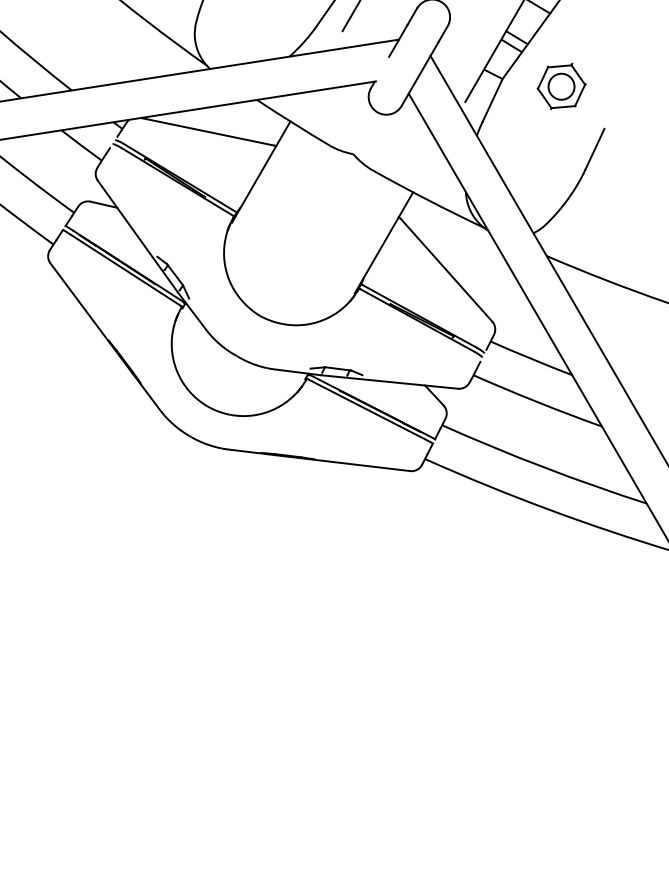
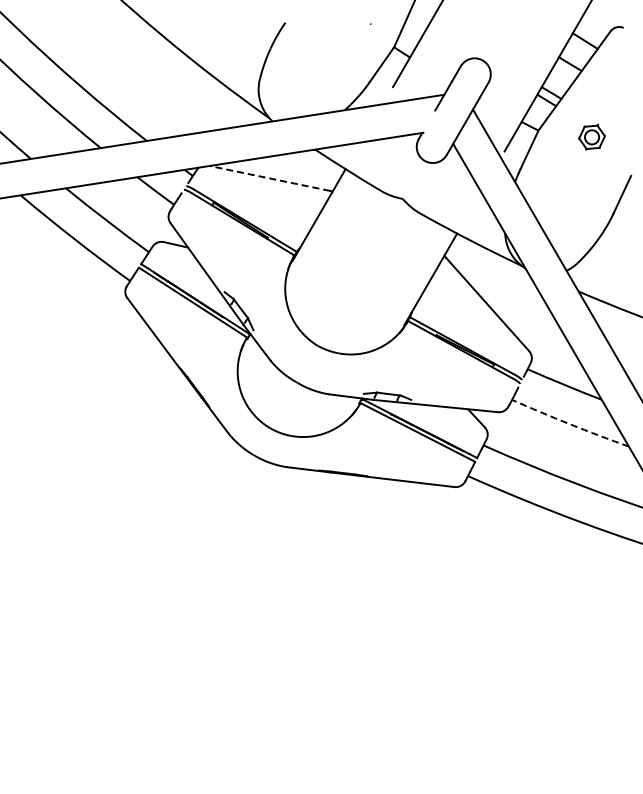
part: (560, 85) -> (591, 136), size x0.6
line: (206, 131) -> (269, 178), solid -> dashed
arc: (537, 402) -> (570, 424), solid -> dashed

